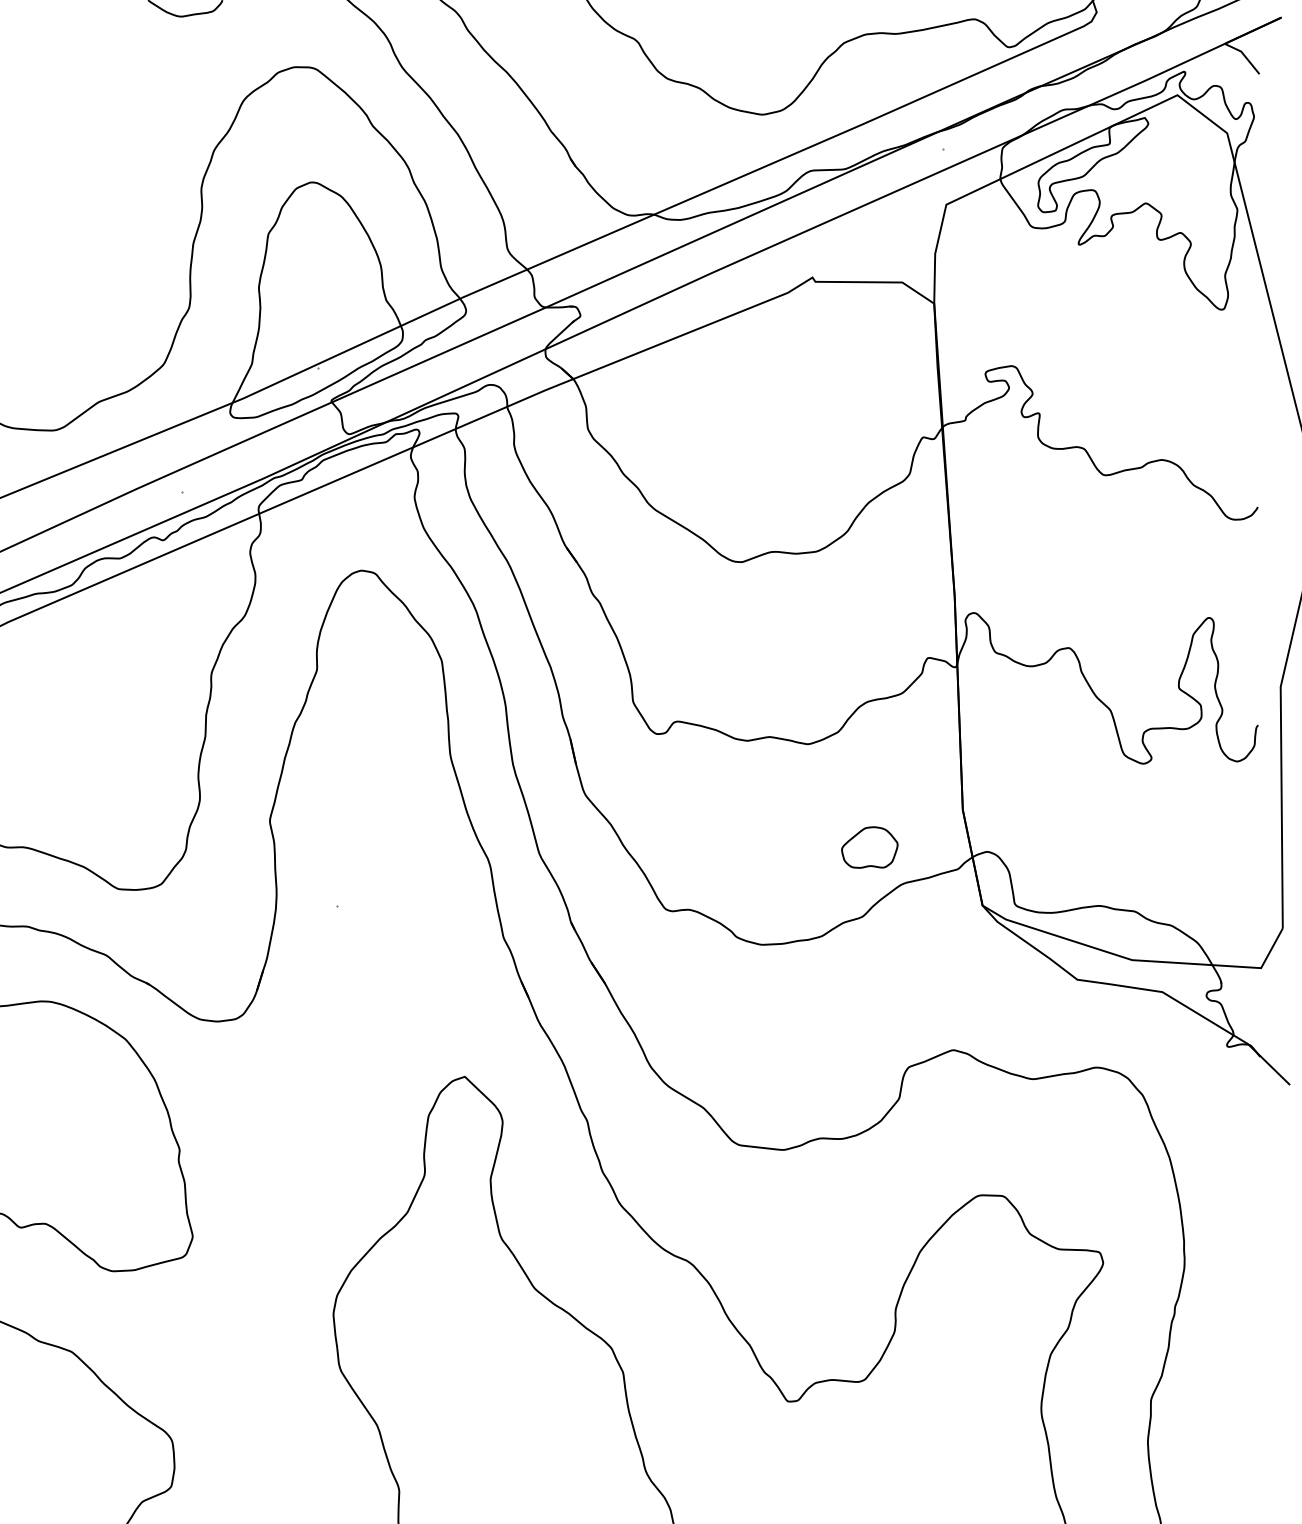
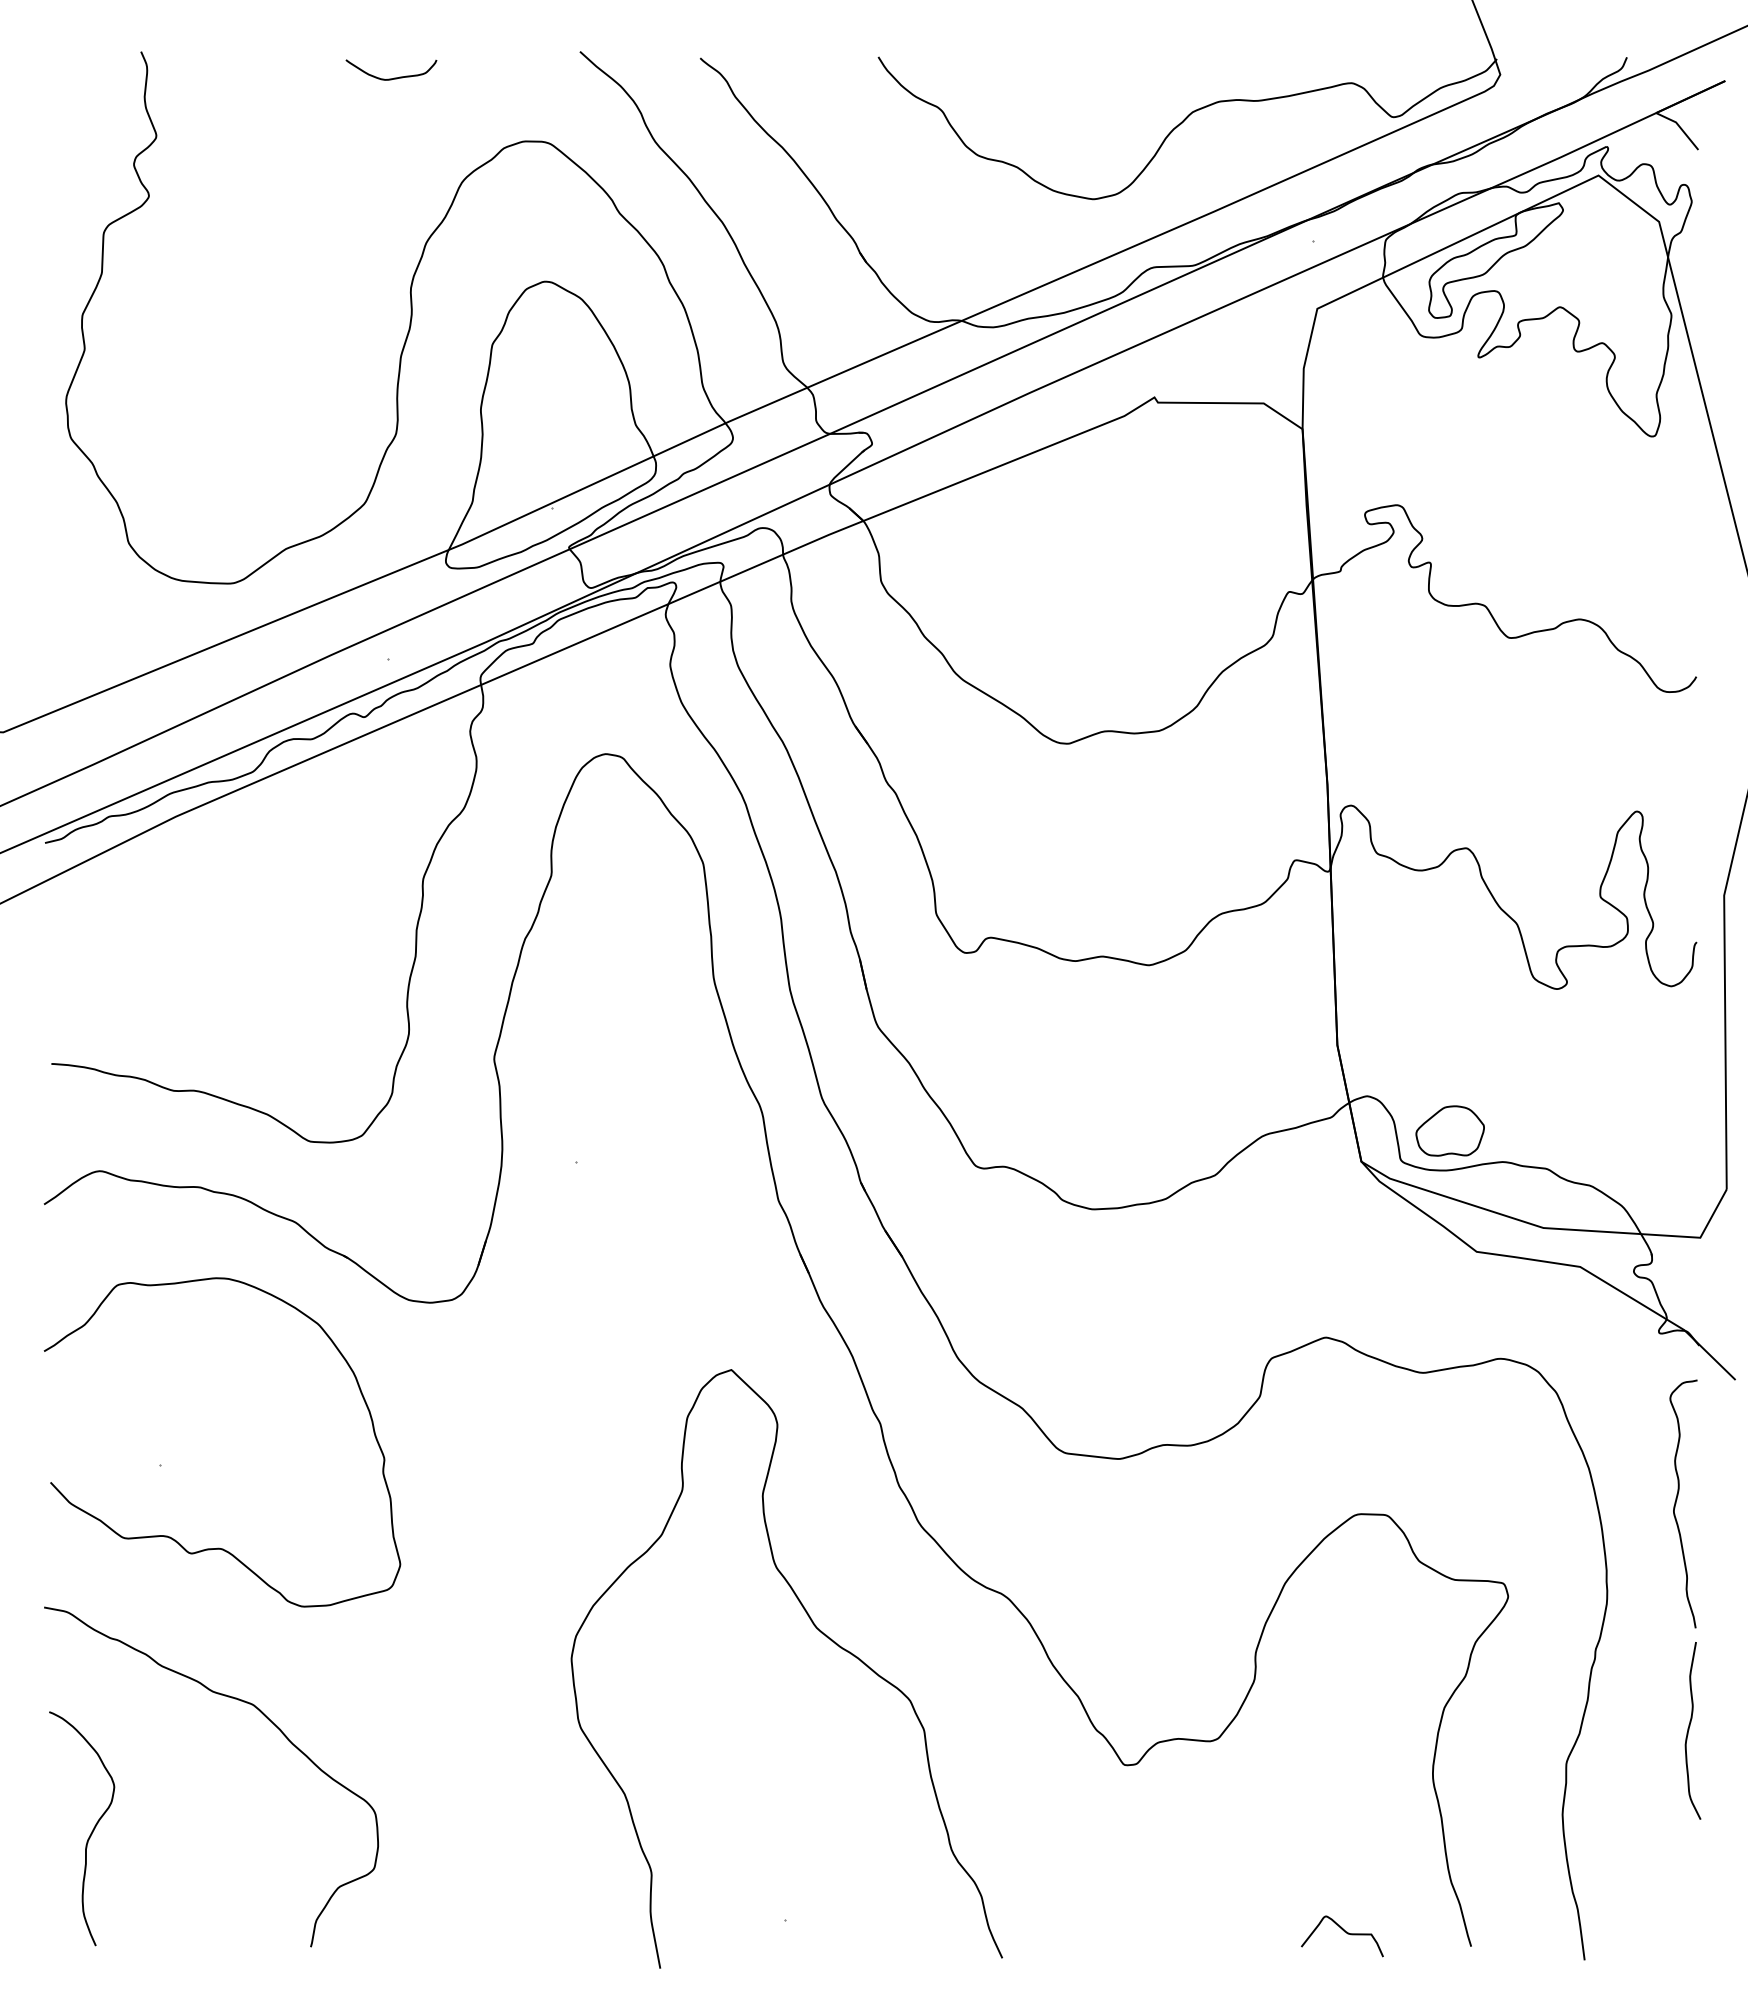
part: (869, 847) -> (1449, 1130), moved
curve: (1241, 1186) -> (1676, 1503), added
curve: (1252, 1373) -> (1689, 1730), added

